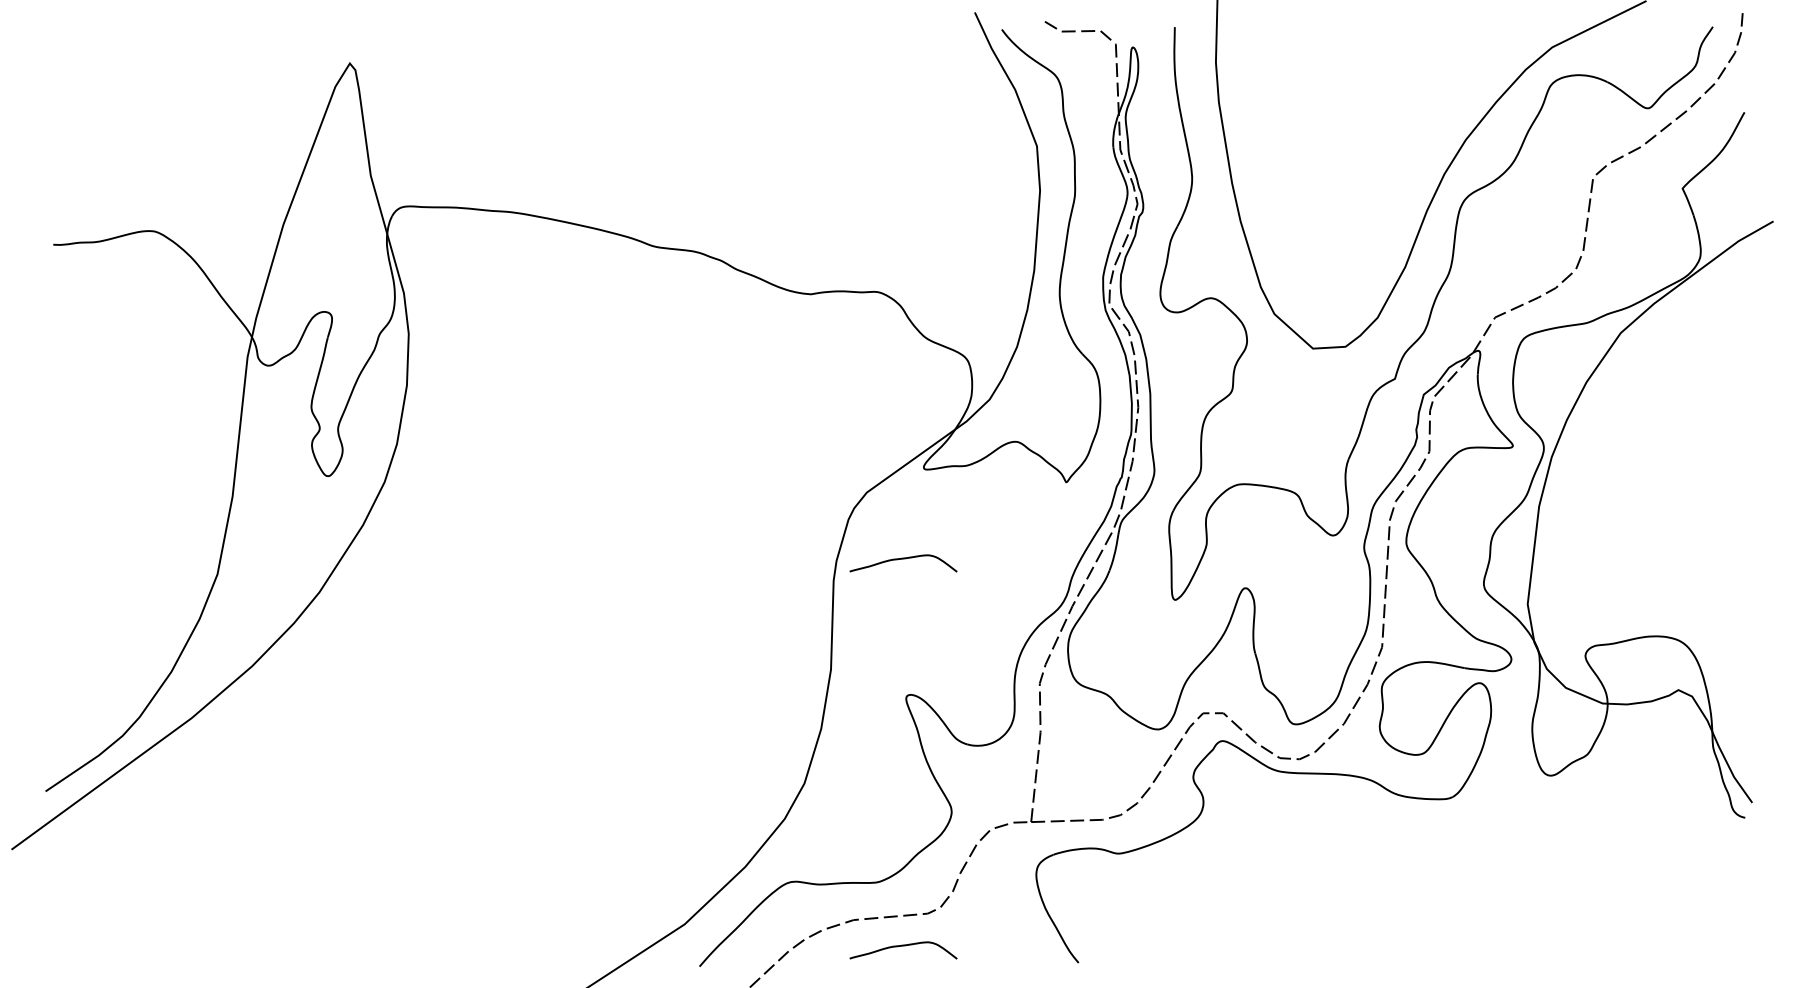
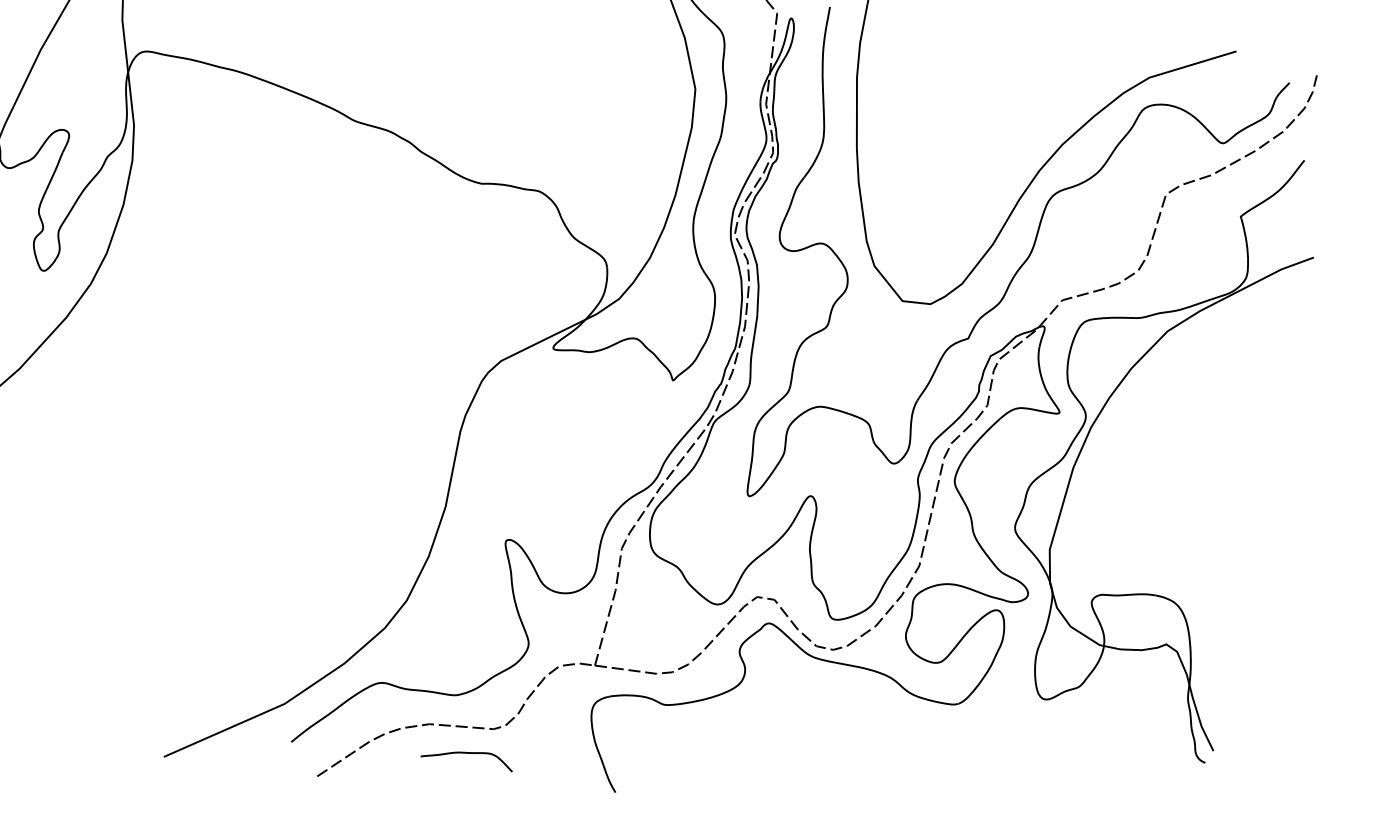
curve: (903, 559) -> (523, 423), removed

